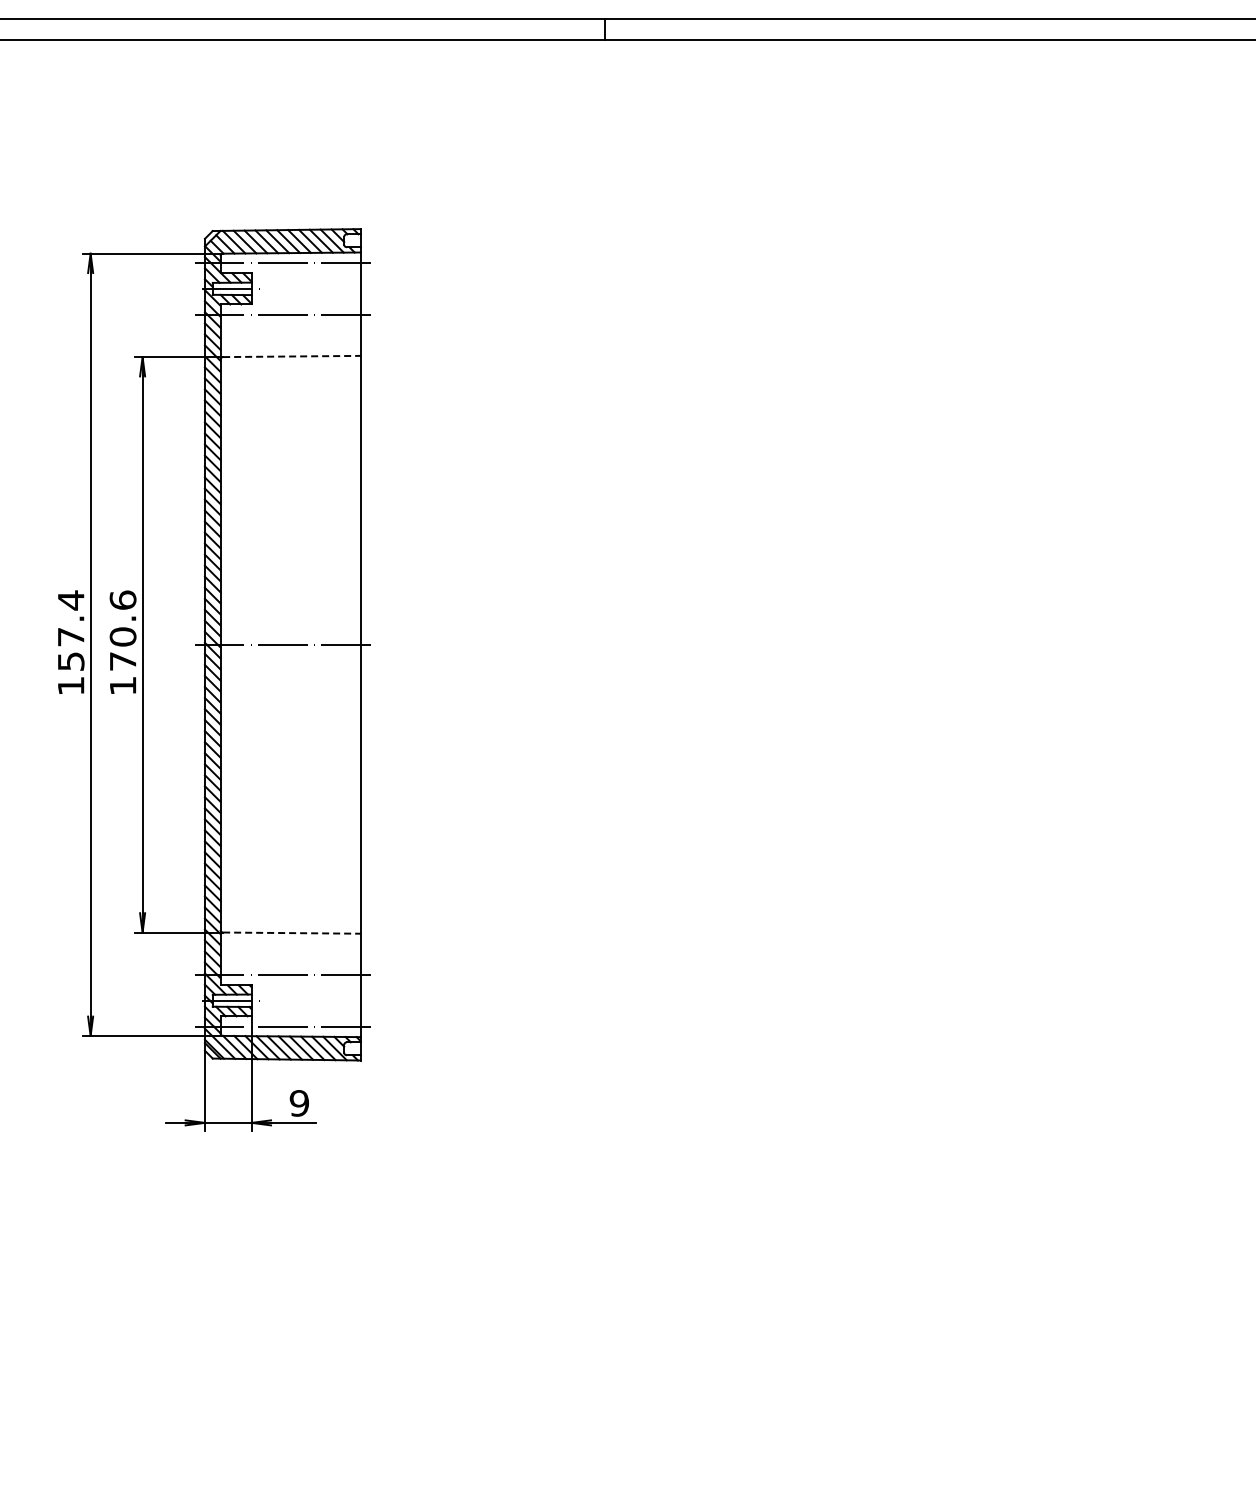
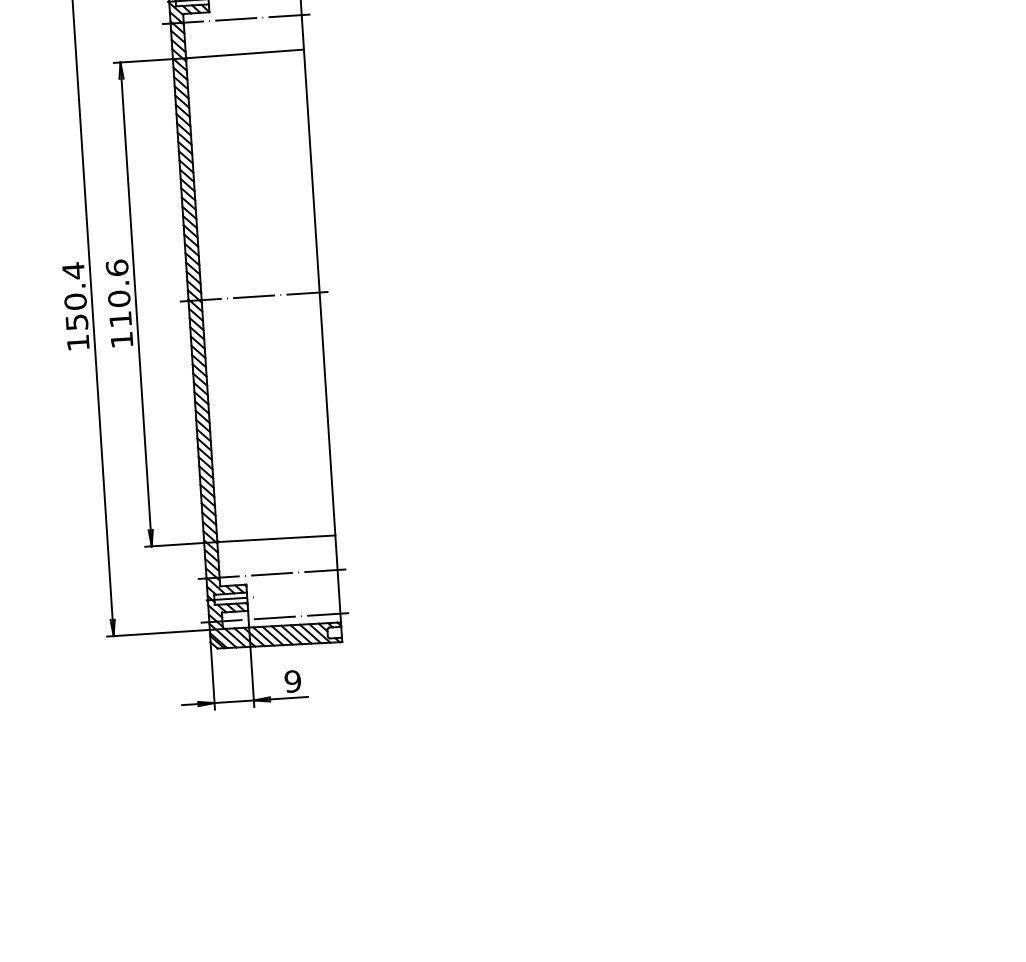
line: (292, 356) -> (246, 53), dashed -> solid
text: (70, 636) -> (75, 301), 157.4 -> 150.4
text: (123, 661) -> (120, 319), 170.6 -> 110.6
line: (292, 933) -> (277, 539), dashed -> solid

